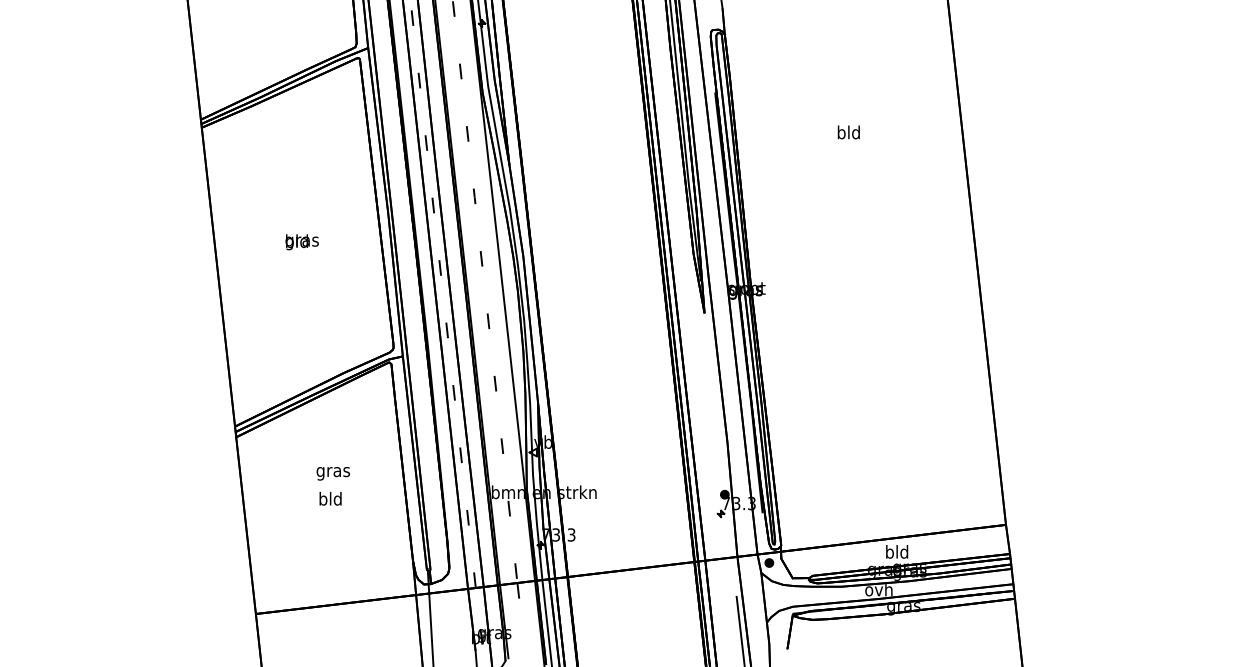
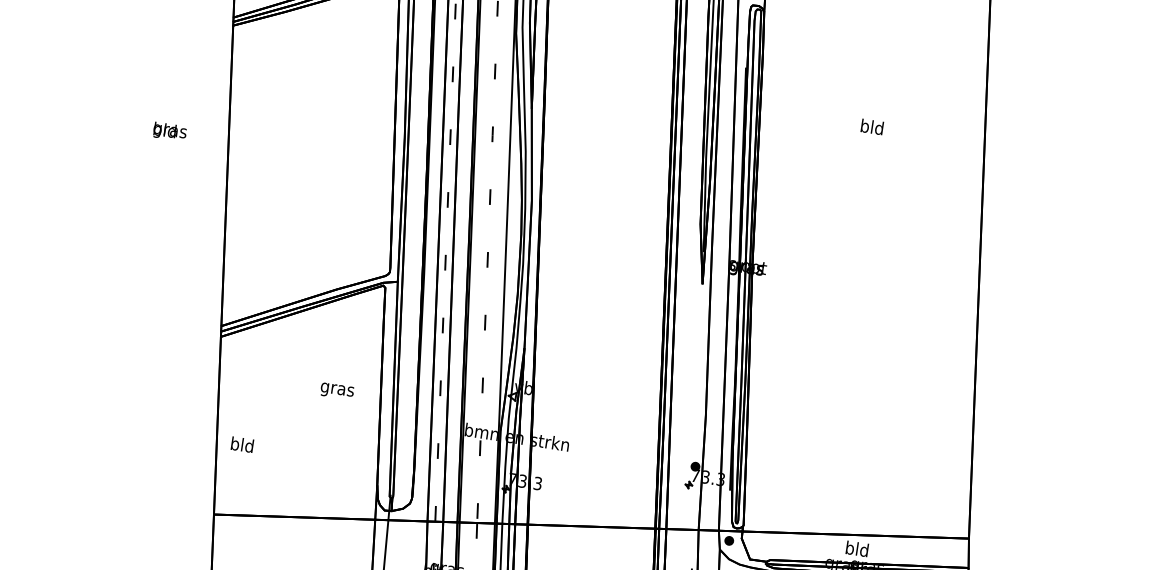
text: (301, 242) -> (169, 132), moved
text: (332, 473) -> (336, 390), moved
text: (330, 498) -> (242, 444), moved

